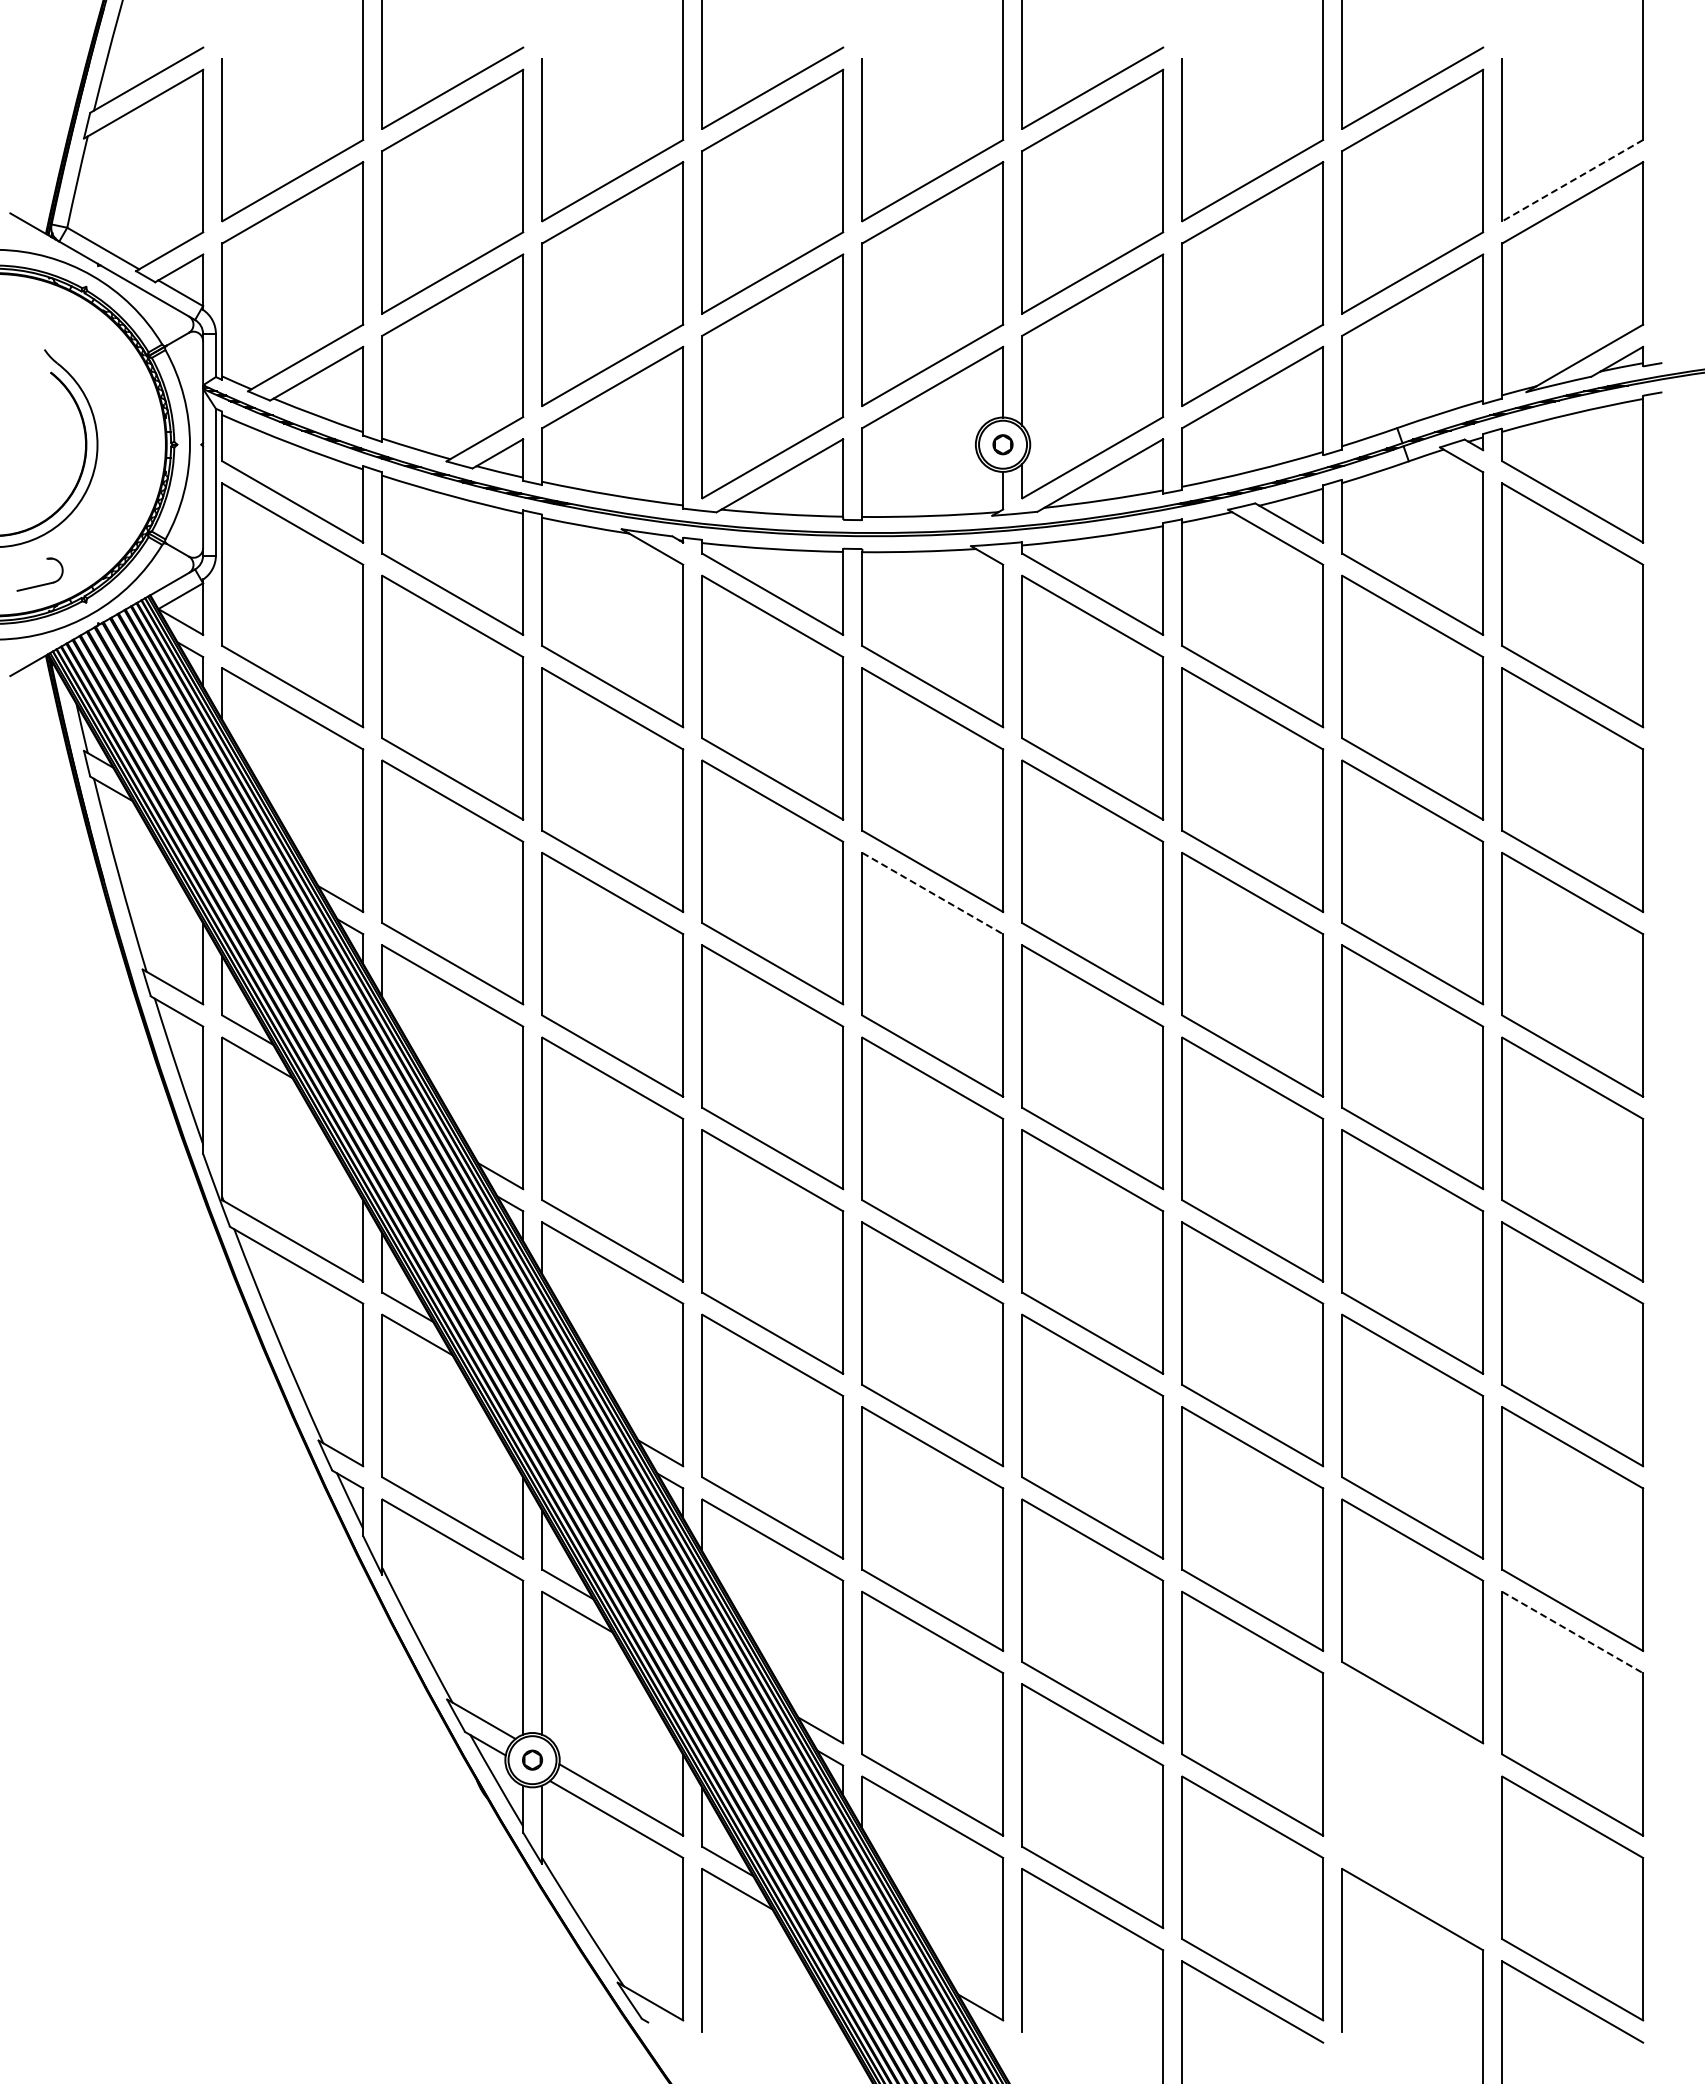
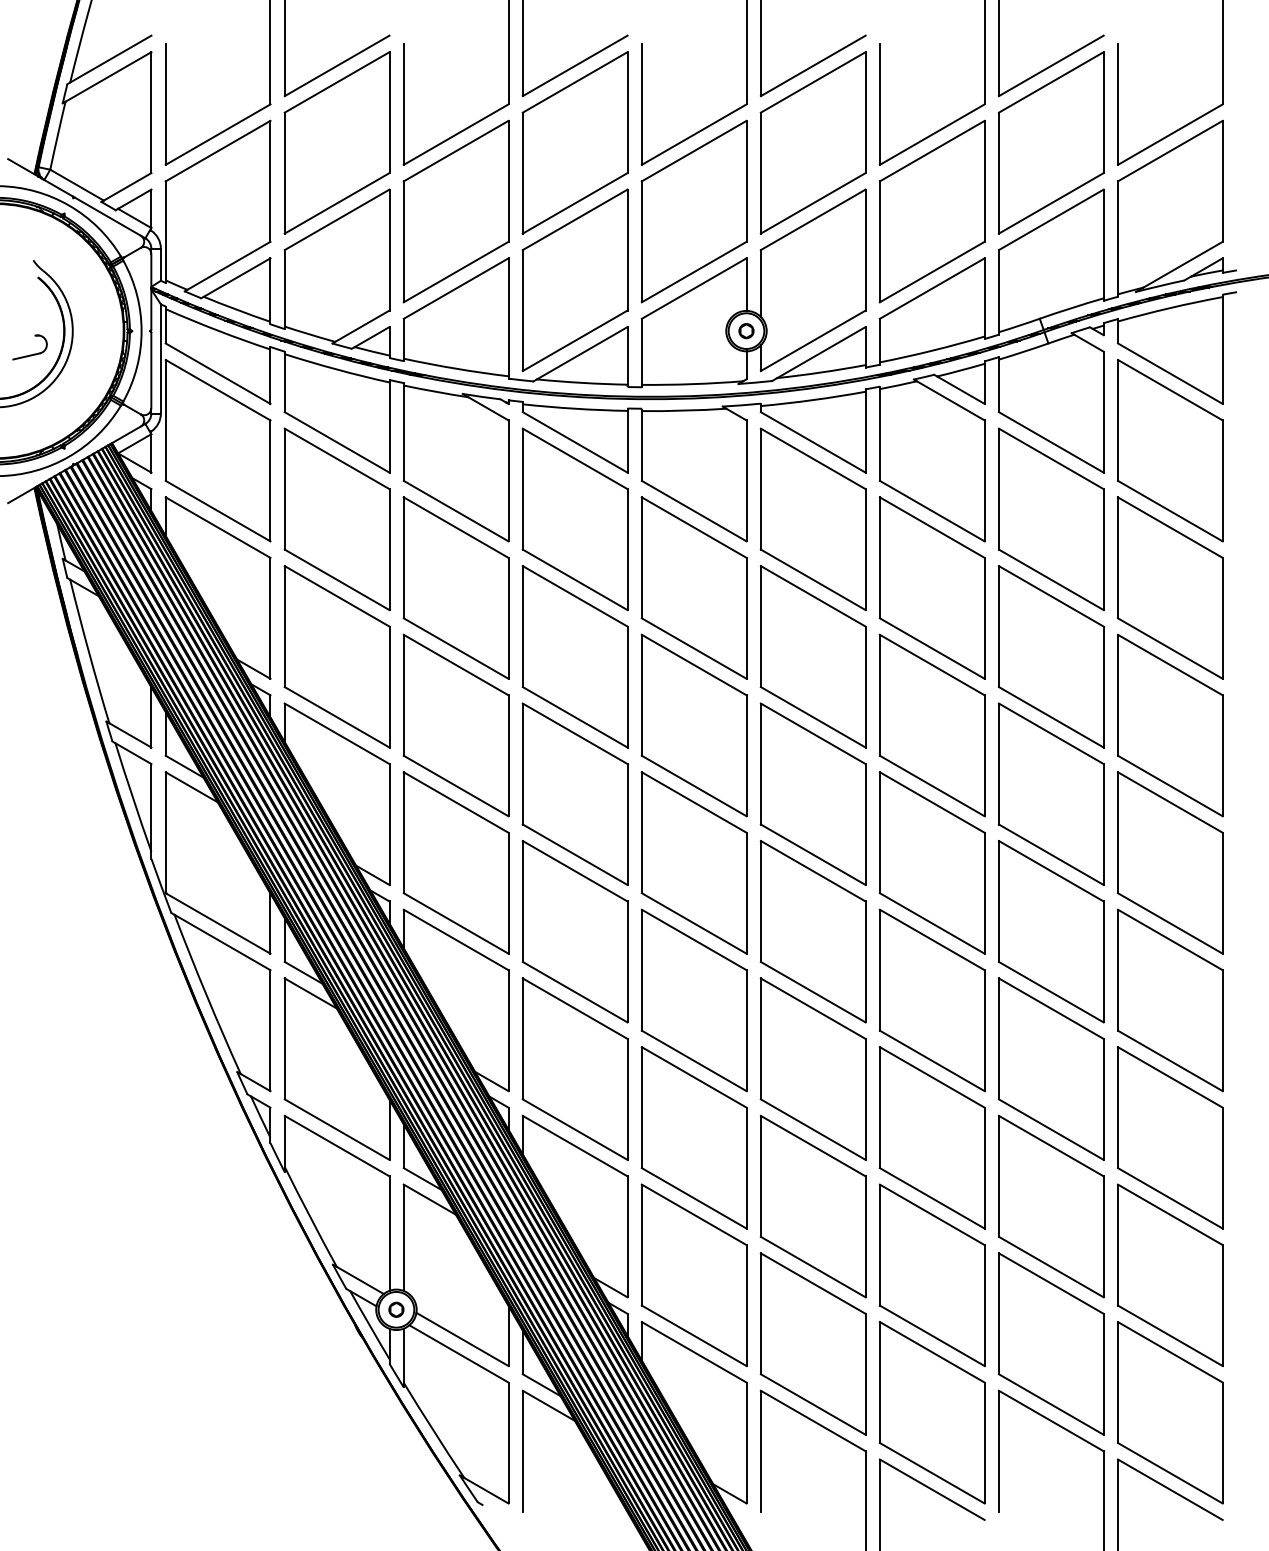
line: (1572, 180) -> (1170, 134), dashed -> solid
part: (39, 584) -> (29, 354), moved
line: (933, 893) -> (694, 665), dashed -> solid
line: (1573, 1632) -> (1170, 1214), dashed -> solid
part: (1412, 1806) -> (1051, 1344), added

